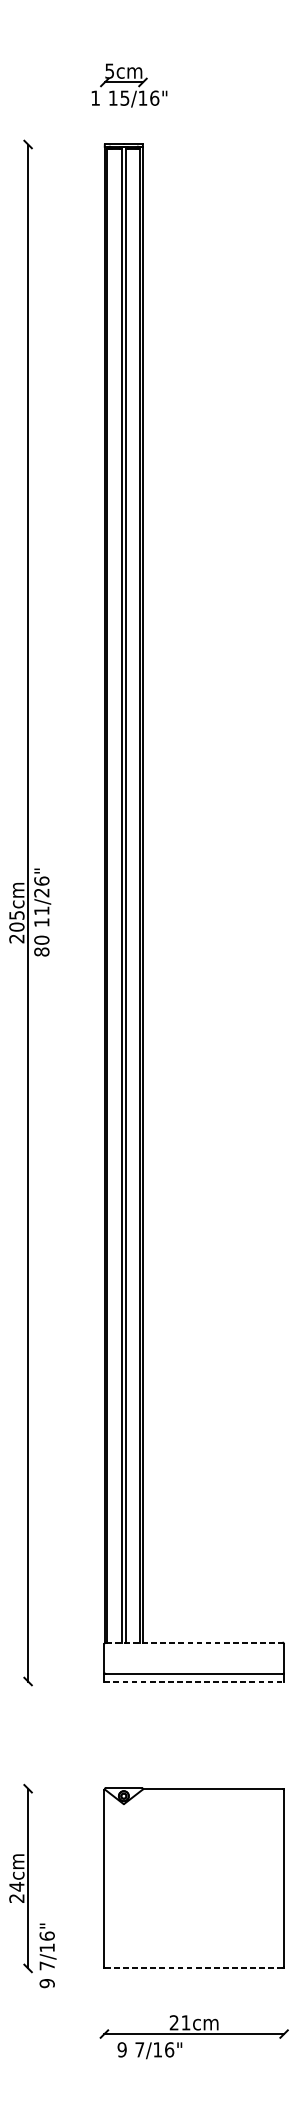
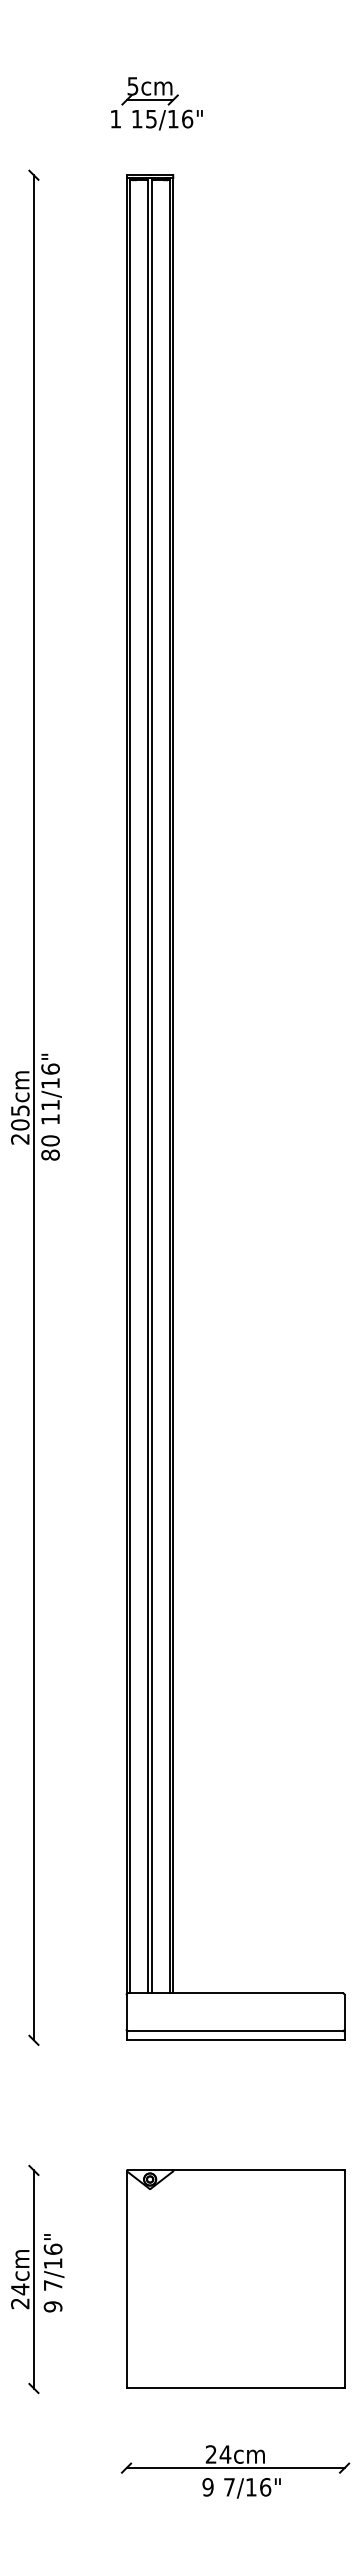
text: (41, 892) -> (50, 1083), 11/26" -> 11/16"
line: (195, 1642) -> (236, 1993), dashed -> solid
line: (195, 1681) -> (236, 2040), dashed -> solid
text: (47, 1956) -> (53, 2273), moved
line: (194, 1968) -> (235, 2388), dashed -> solid
text: (185, 2022) -> (225, 2454), 21cm -> 24cm
text: (149, 2050) -> (241, 2488), moved

